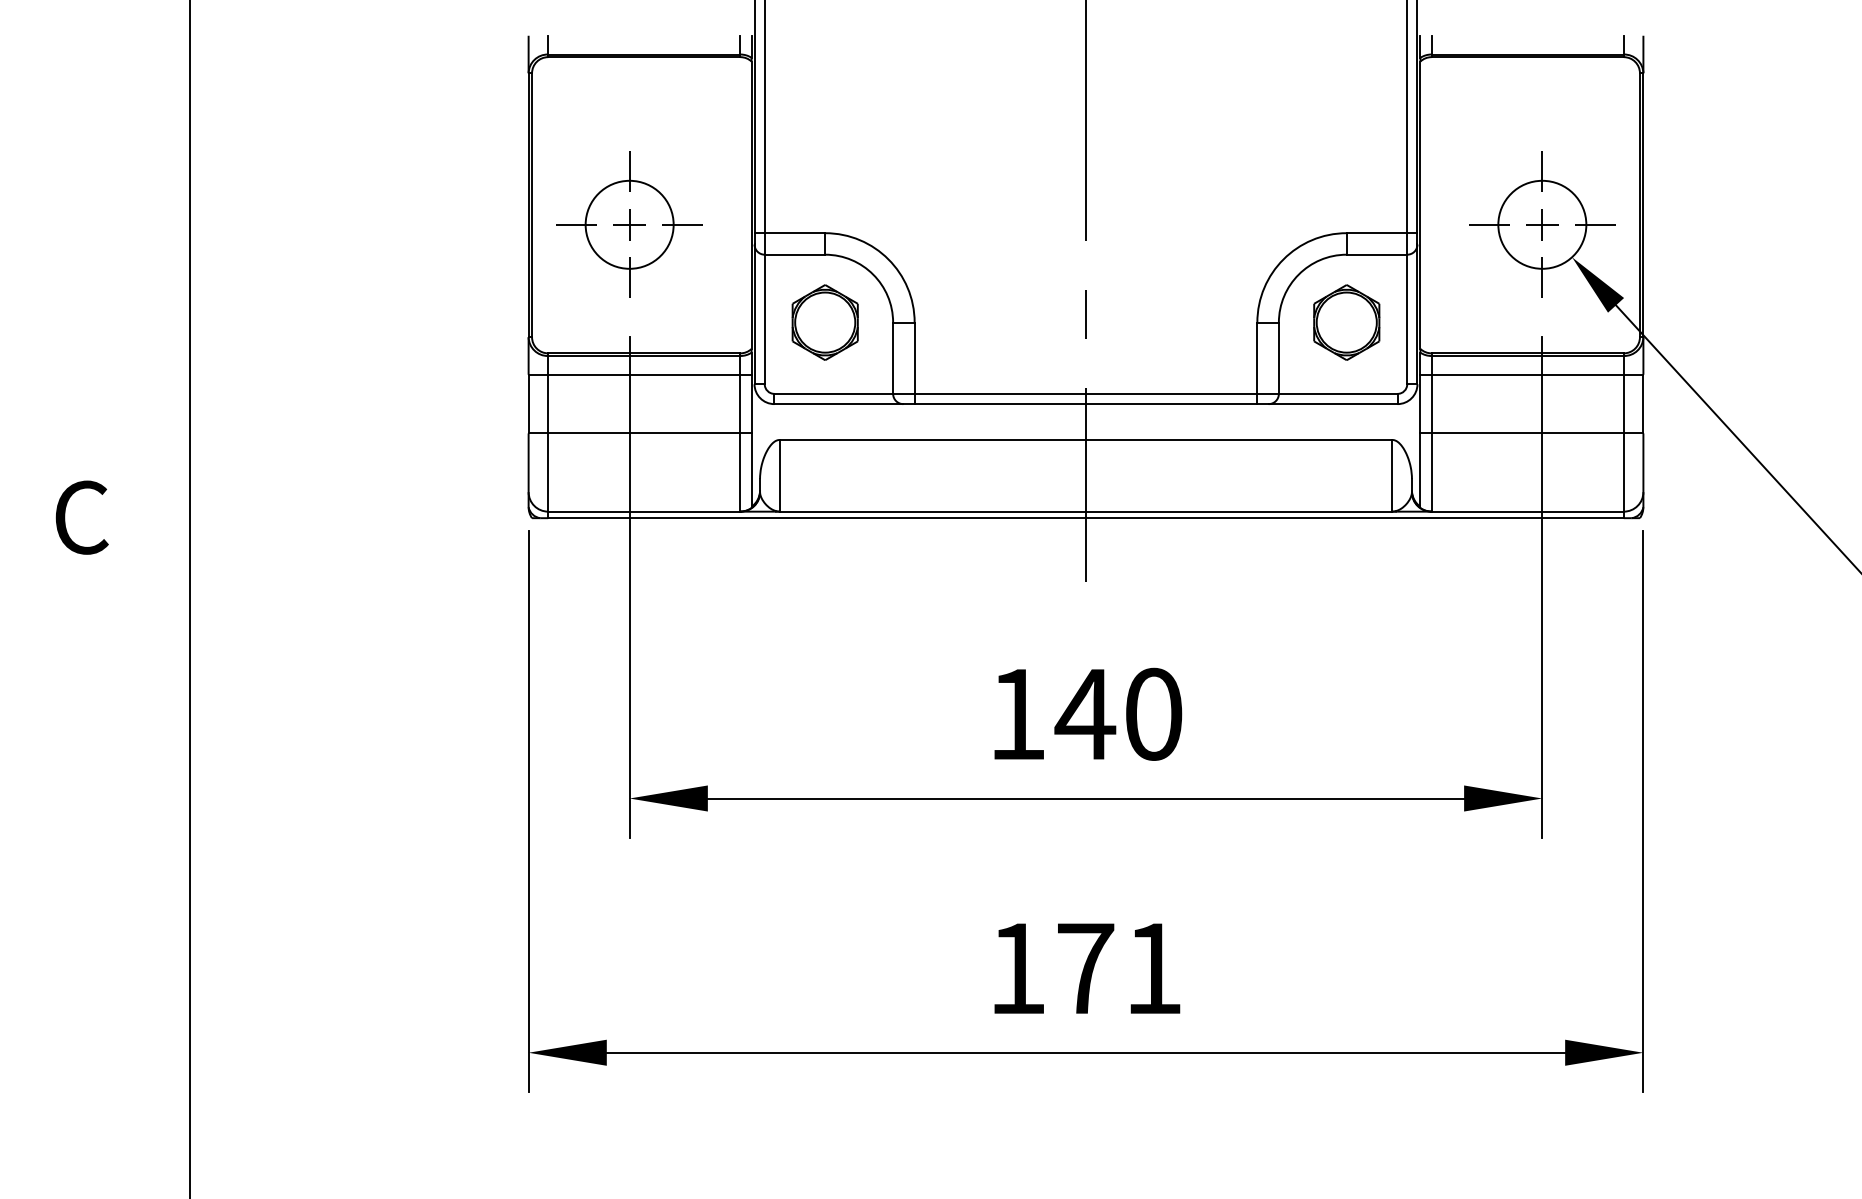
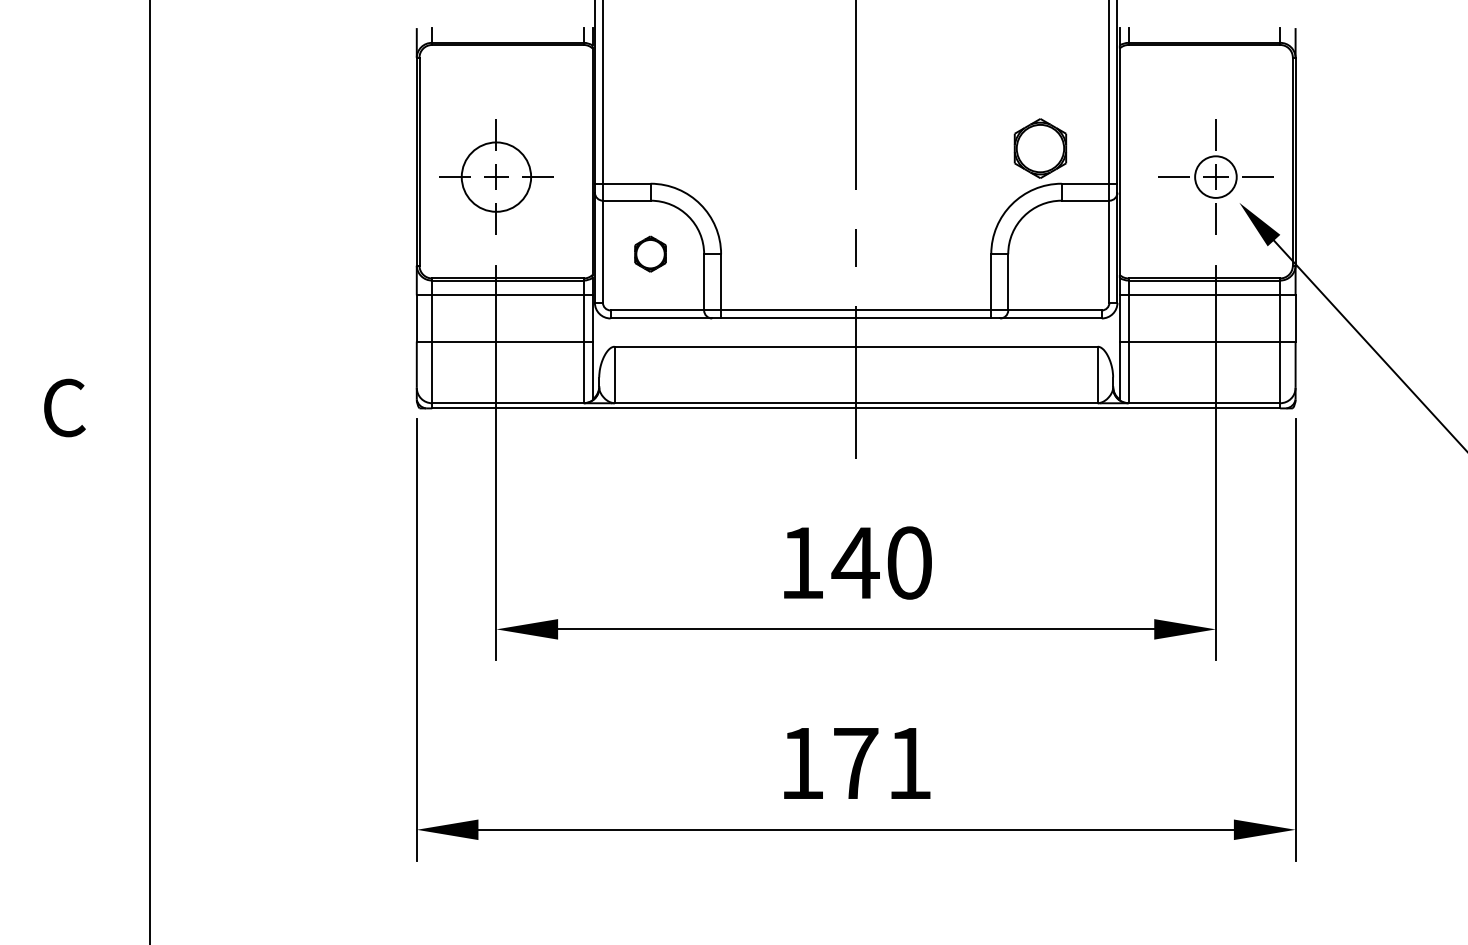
circle: (1542, 224) -> (1216, 176), size x0.6
part: (824, 322) -> (650, 254), size x0.6
part: (1346, 322) -> (1040, 148), moved

